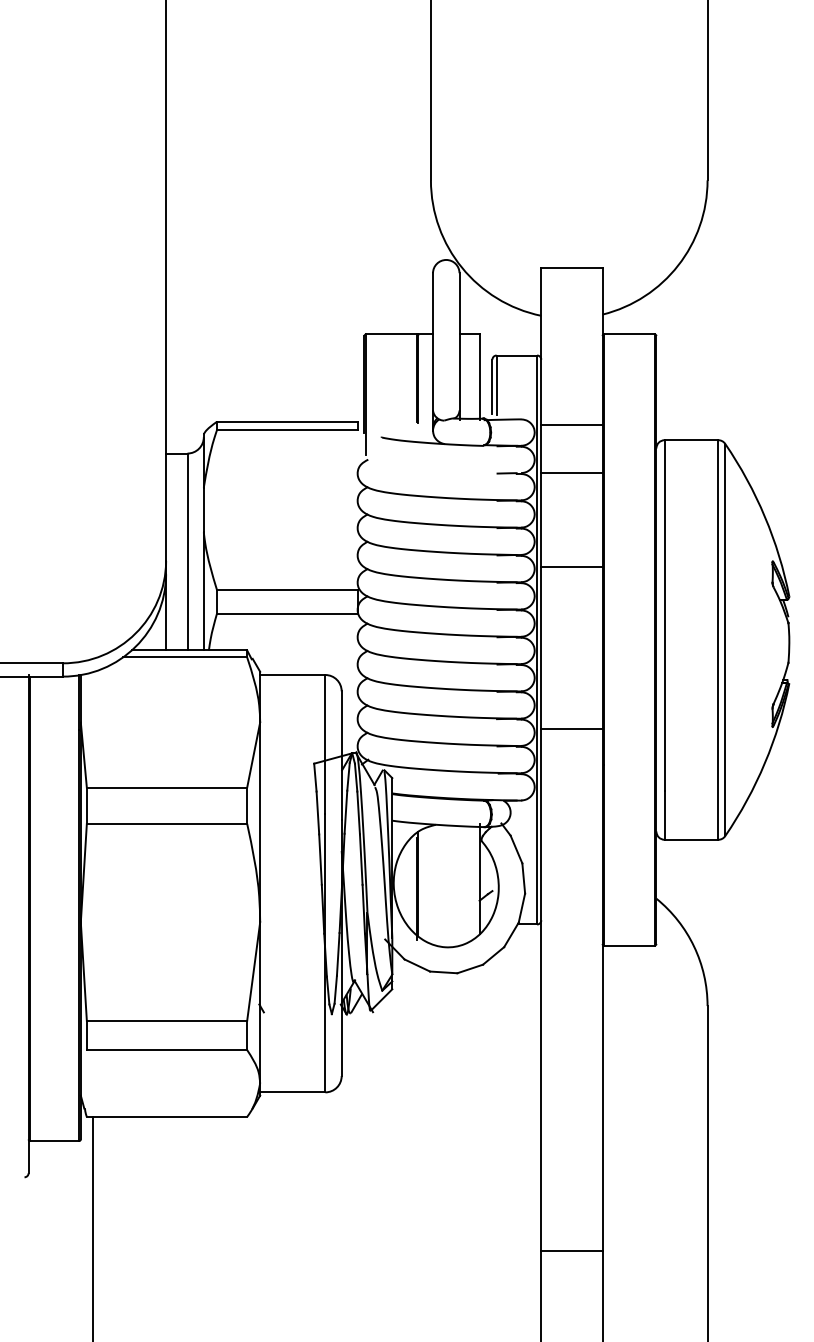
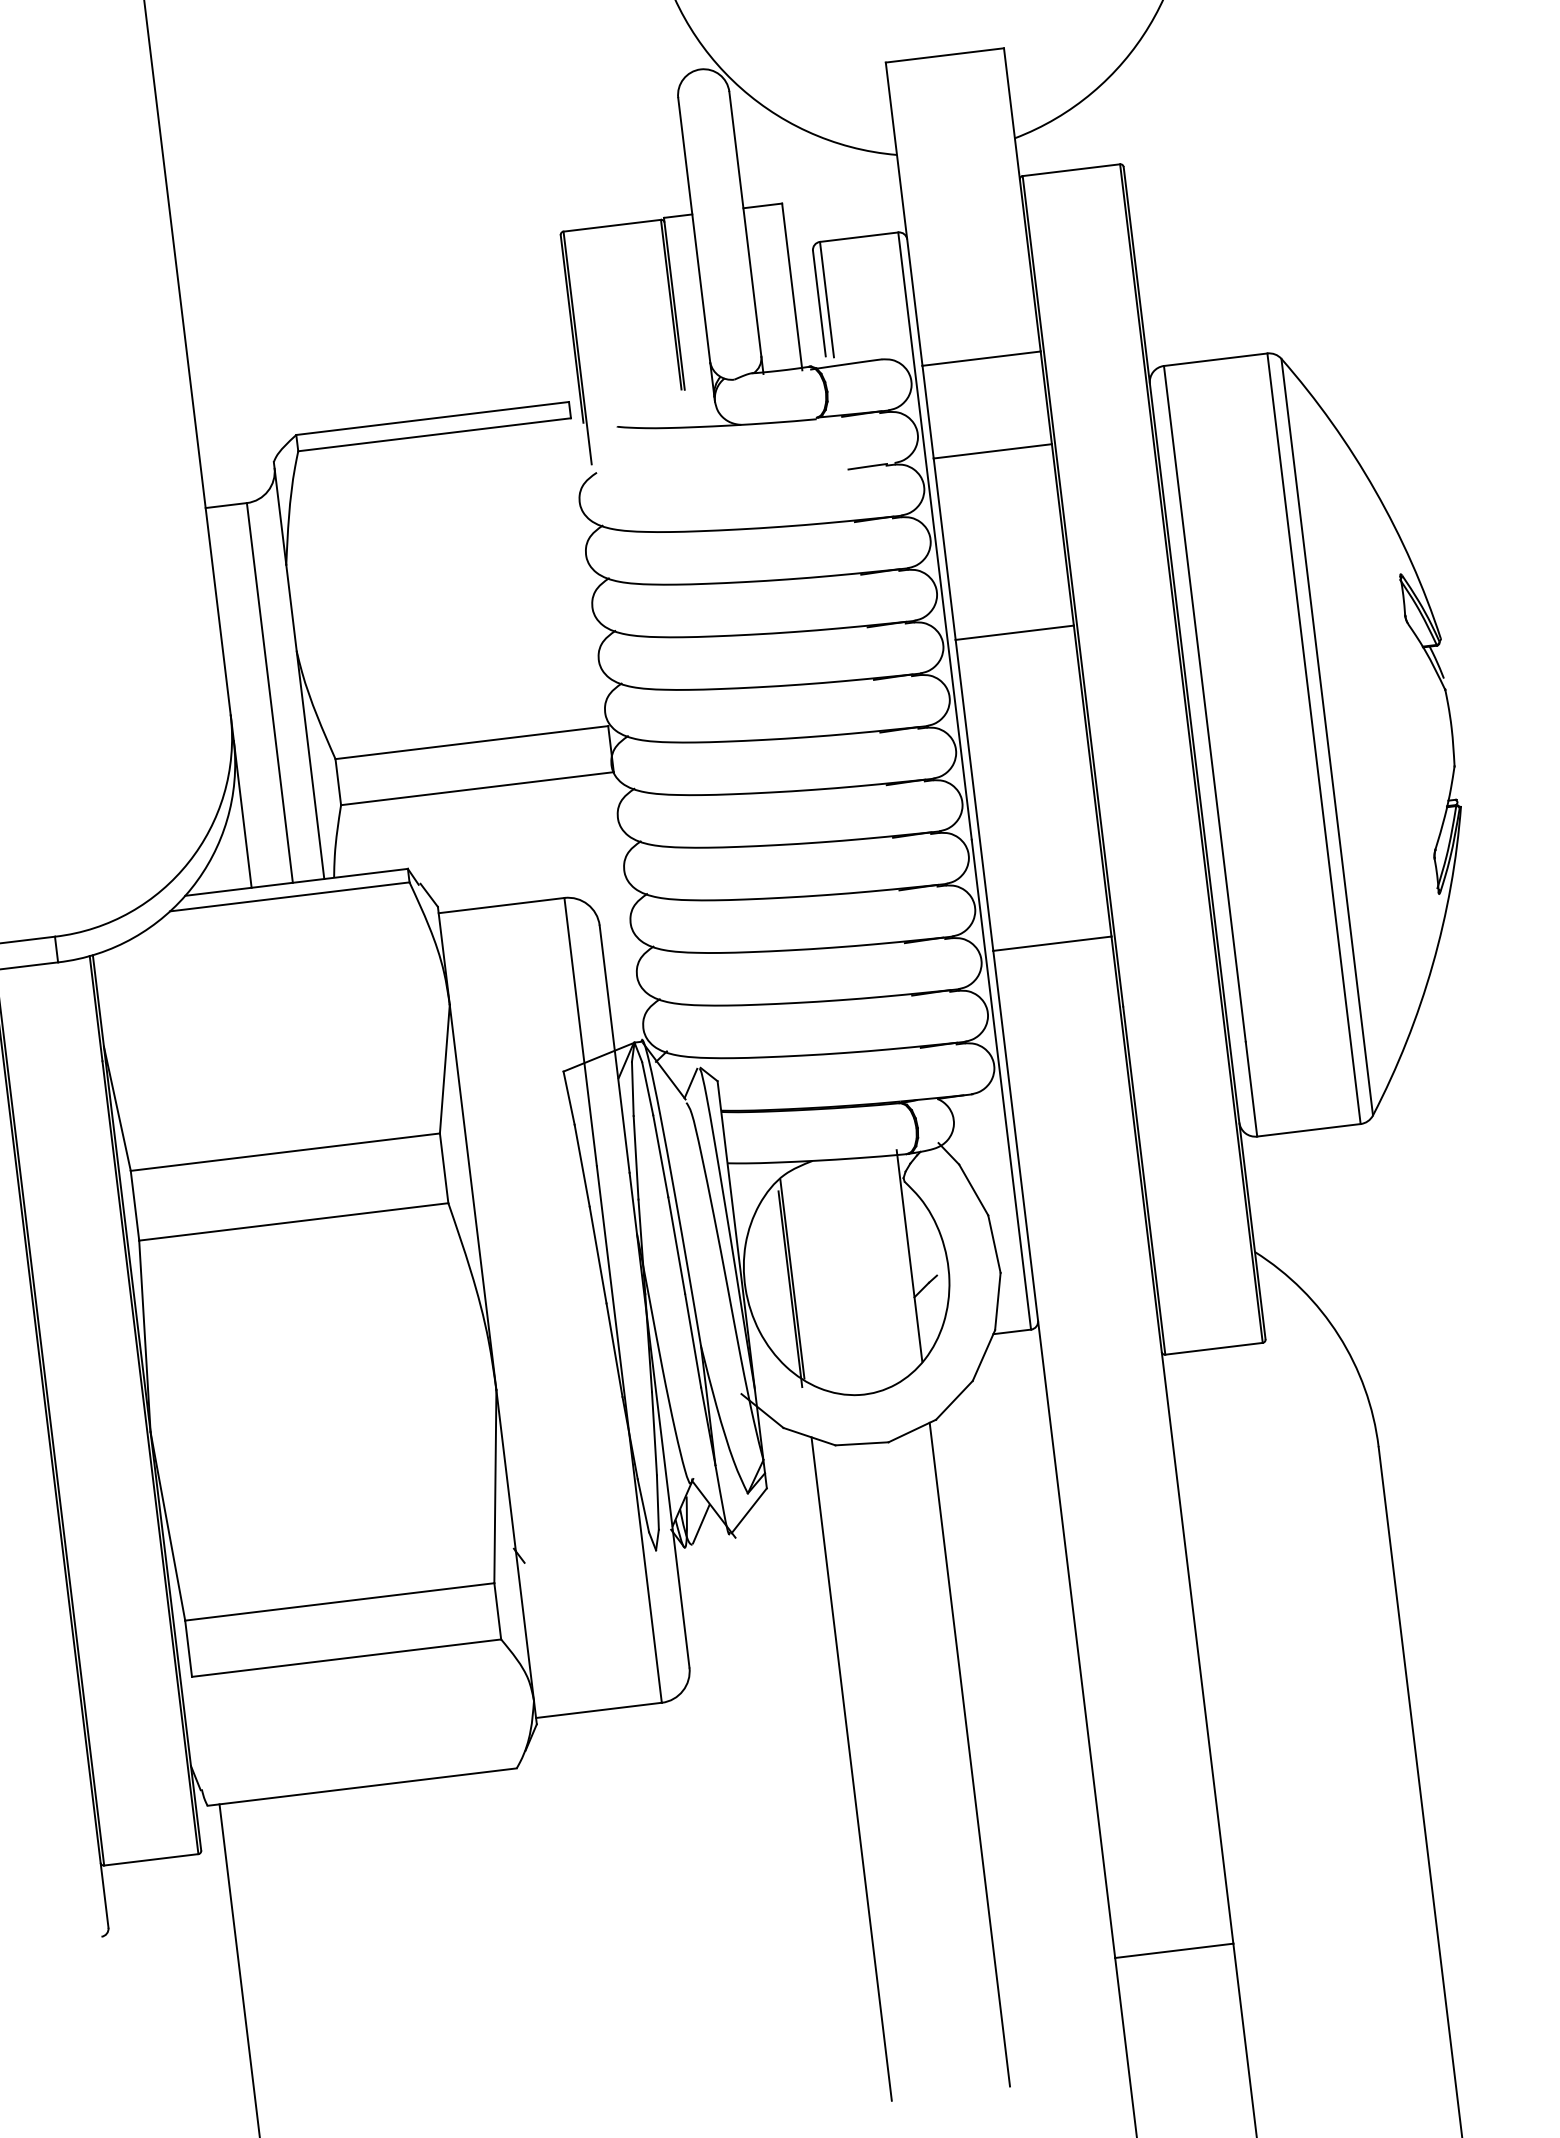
line: (418, 1137) -> (851, 1768), added
line: (479, 1137) -> (969, 1753), added

